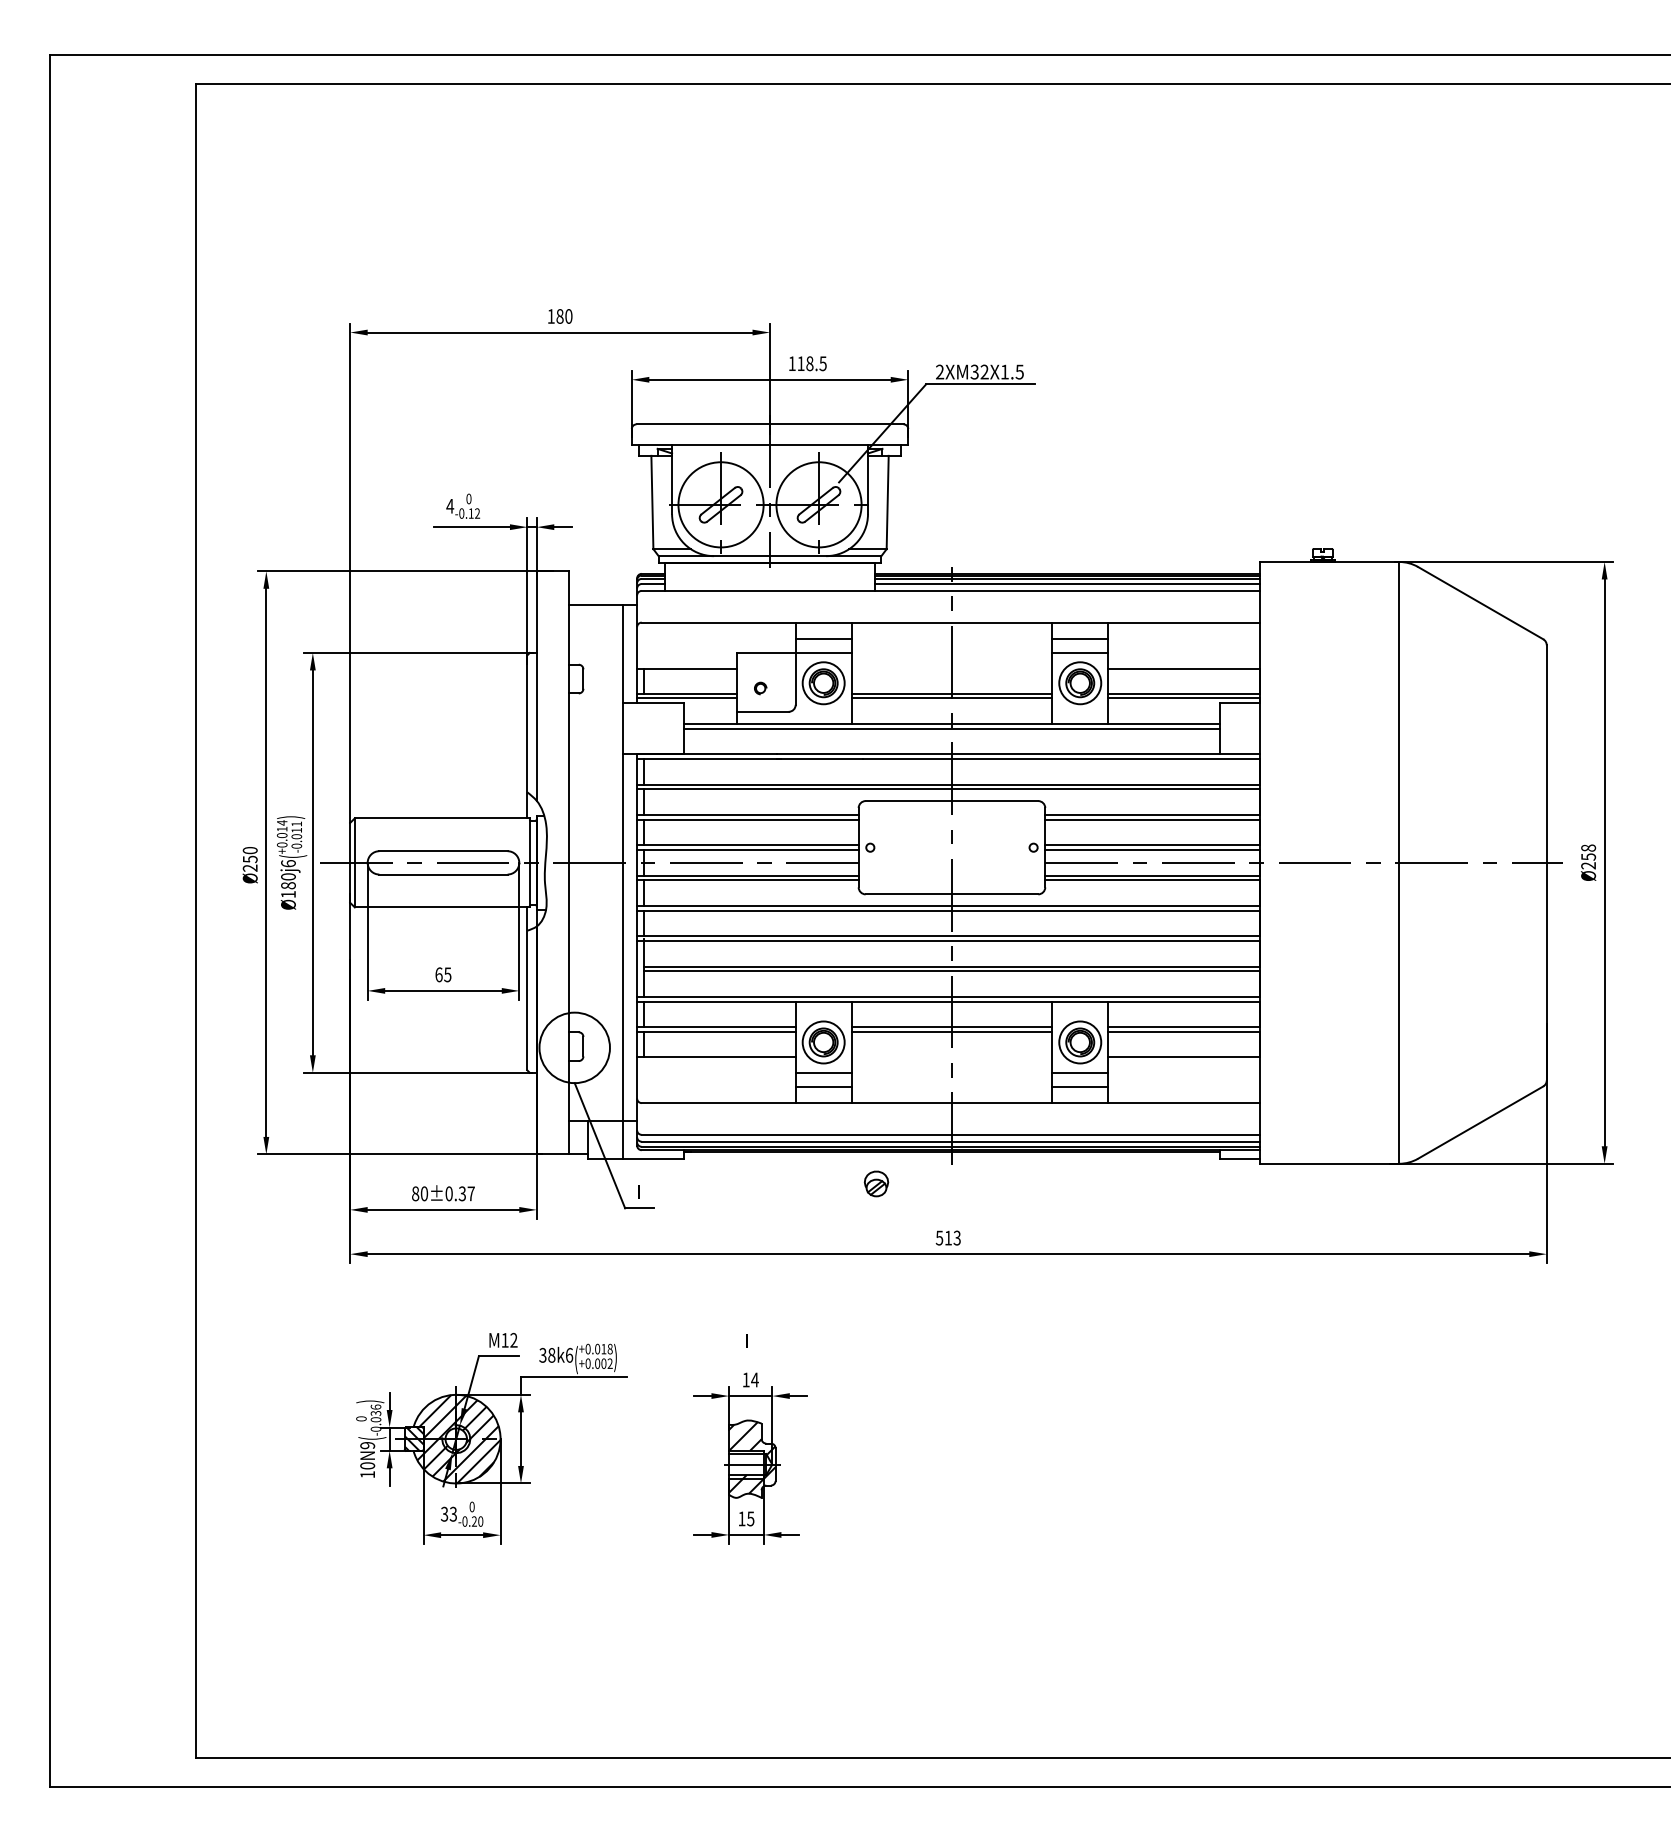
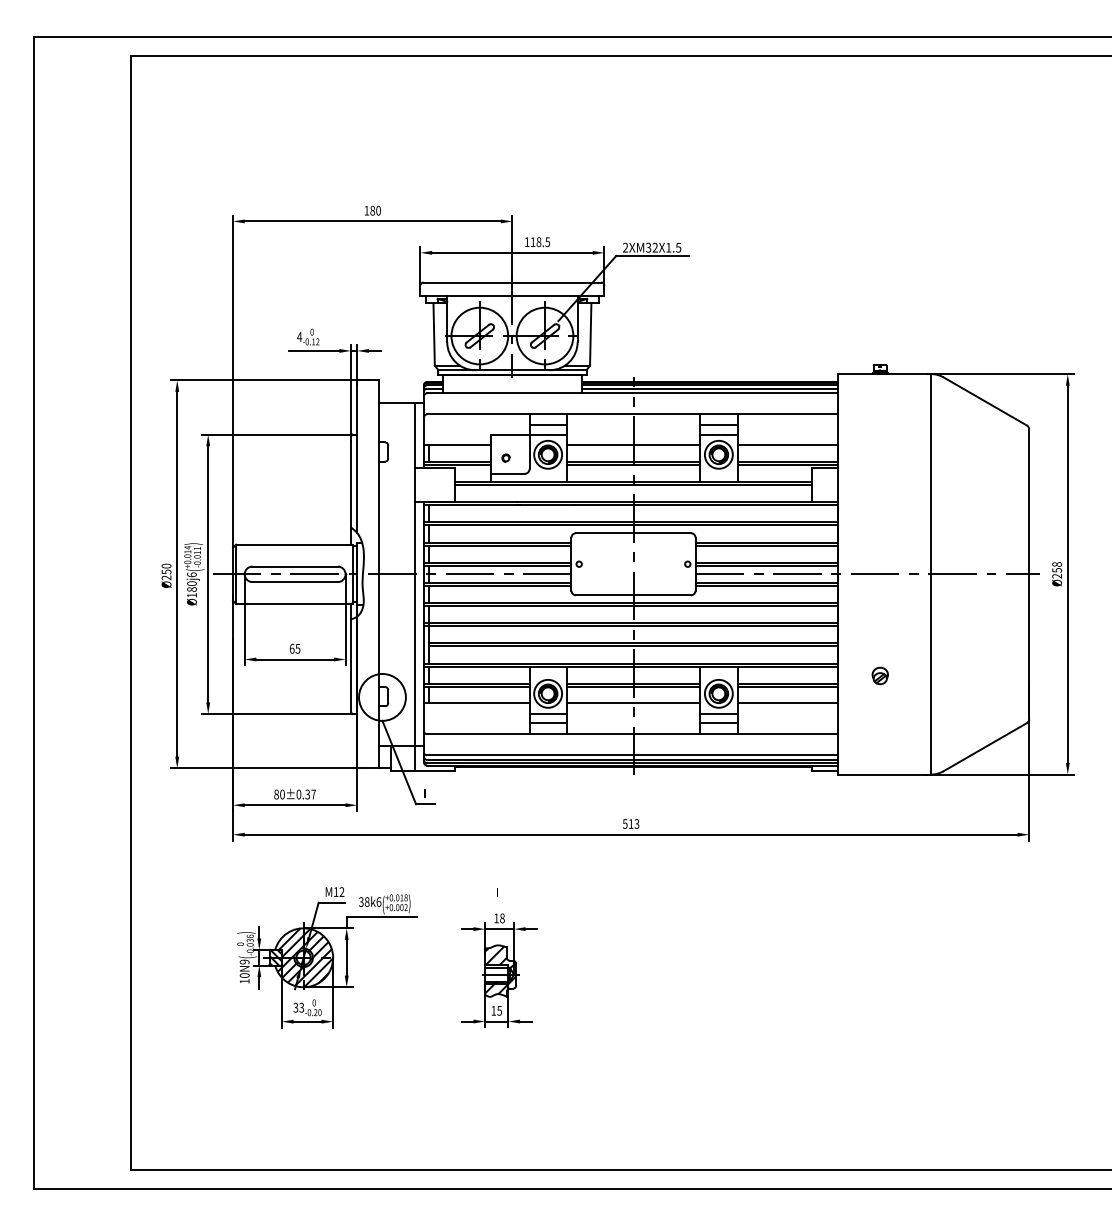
line: (951, 669) -> (633, 445), added
line: (951, 1057) -> (633, 703), added
part: (875, 1183) -> (879, 675), moved
text: (753, 1380) -> (501, 918), 14 -> 18

